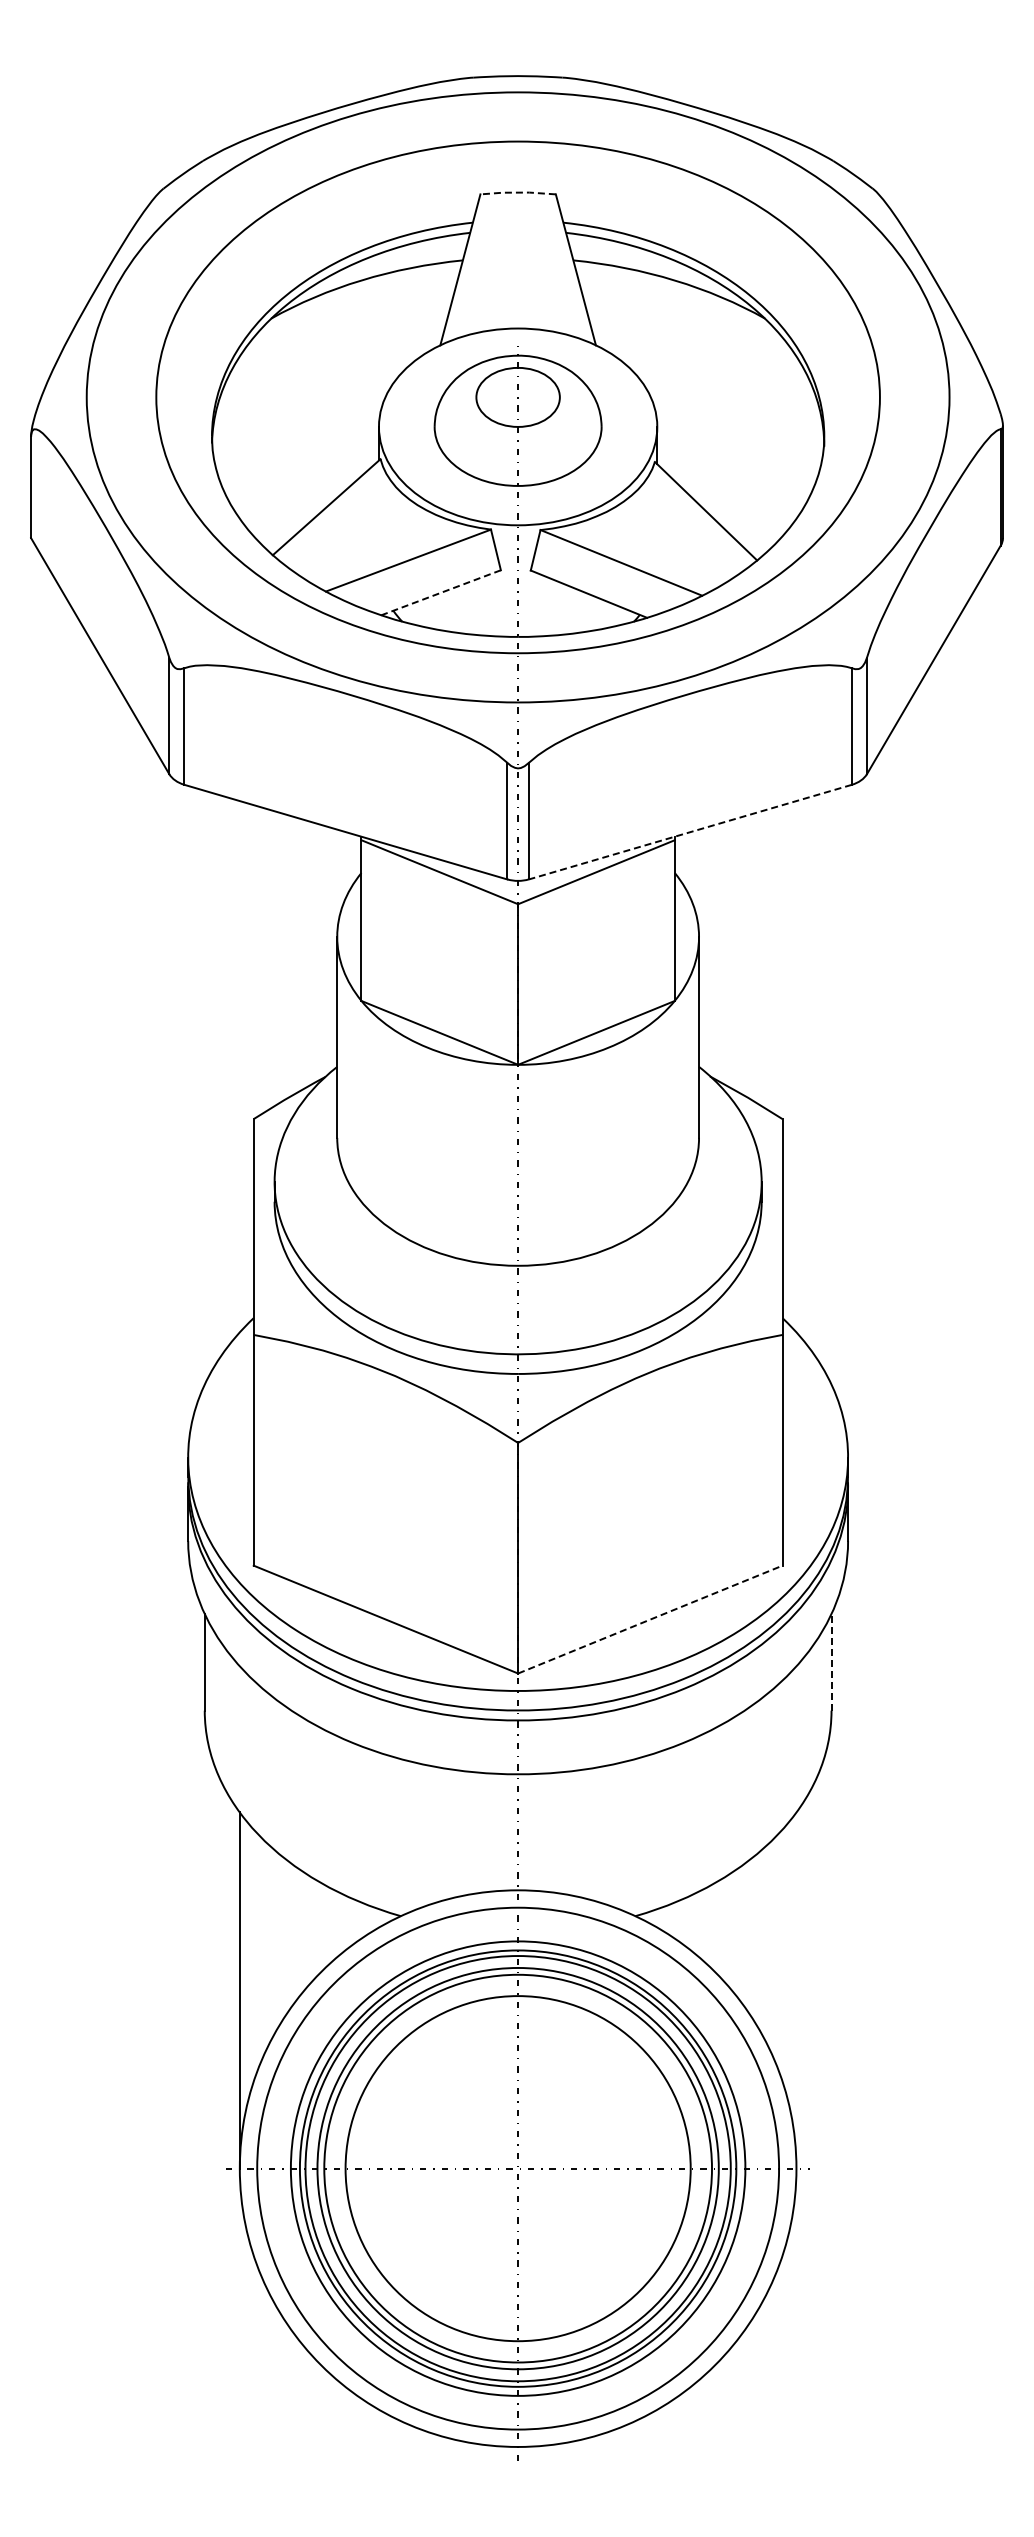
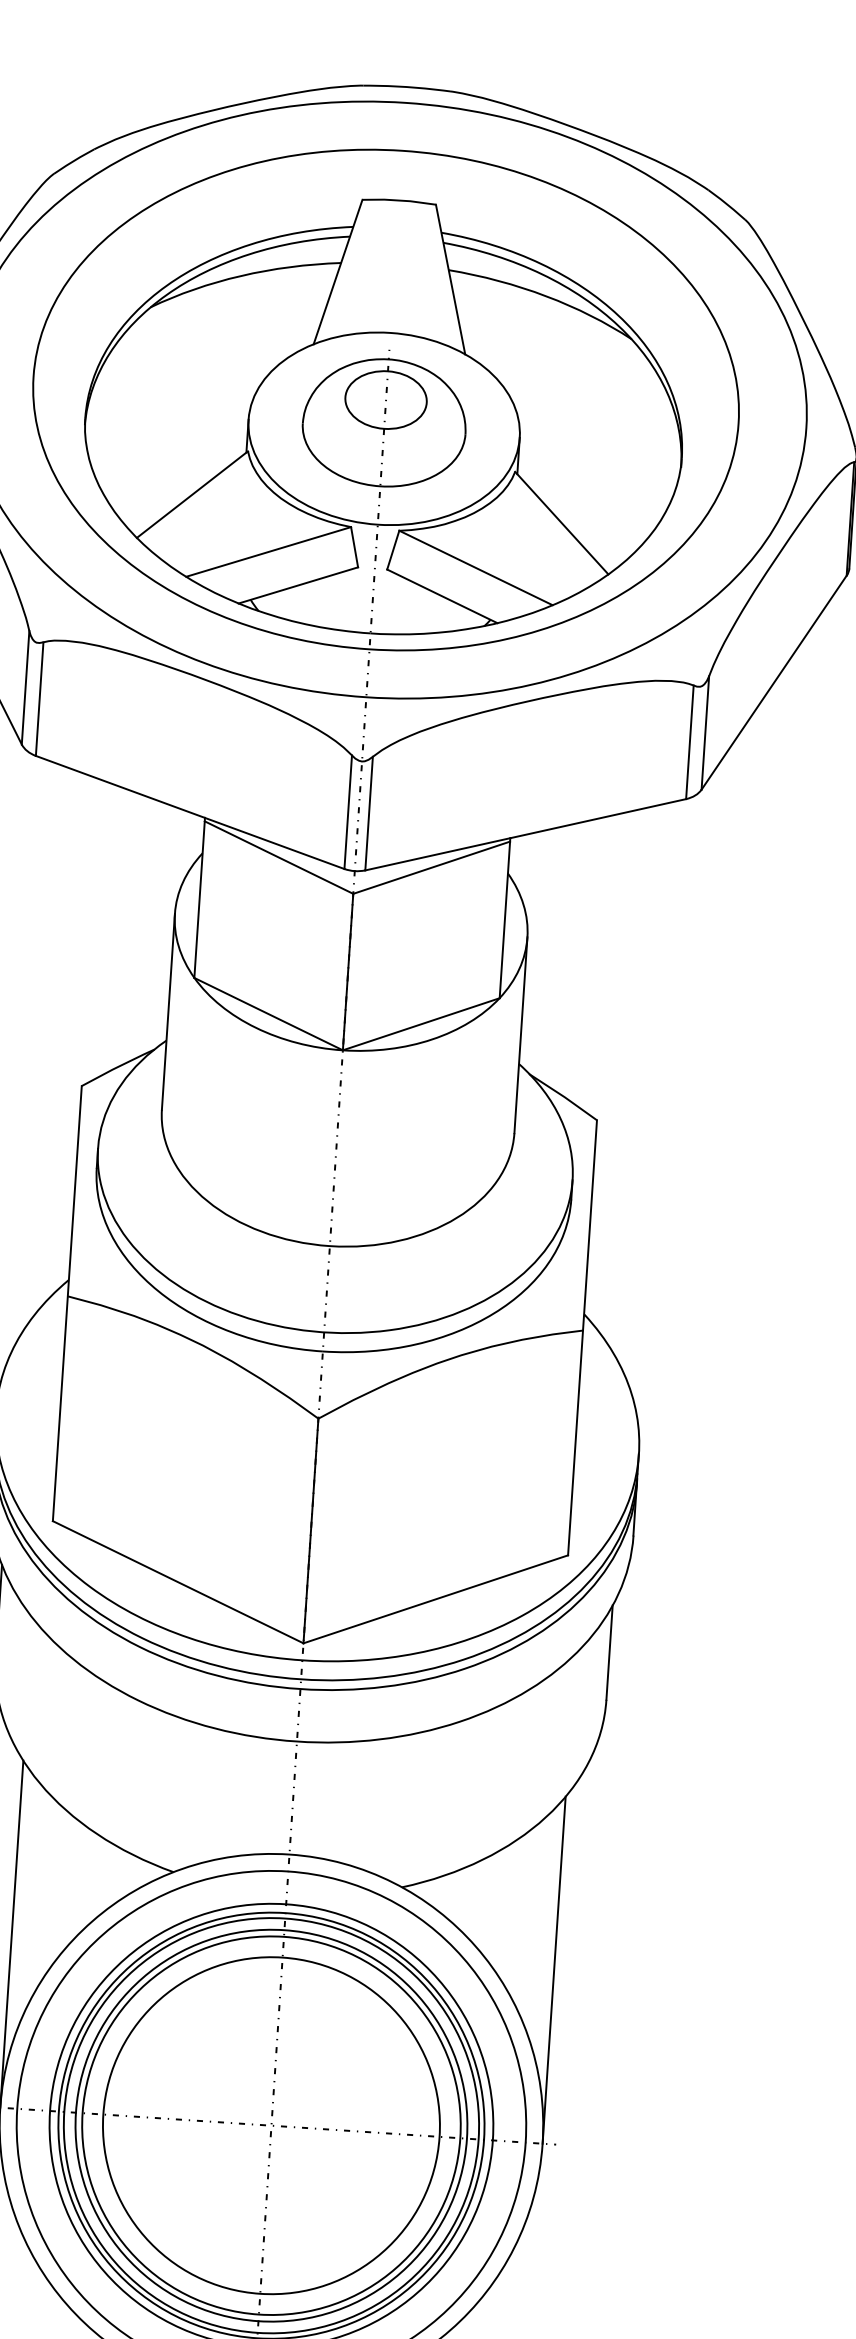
line: (517, 192) -> (398, 200), dashed -> solid
line: (441, 592) -> (298, 585), dashed -> solid
line: (689, 832) -> (524, 835), dashed -> solid
line: (650, 1619) -> (435, 1599), dashed -> solid
line: (831, 1661) -> (609, 1651), dashed -> solid
line: (796, 1990) -> (554, 1970), added

